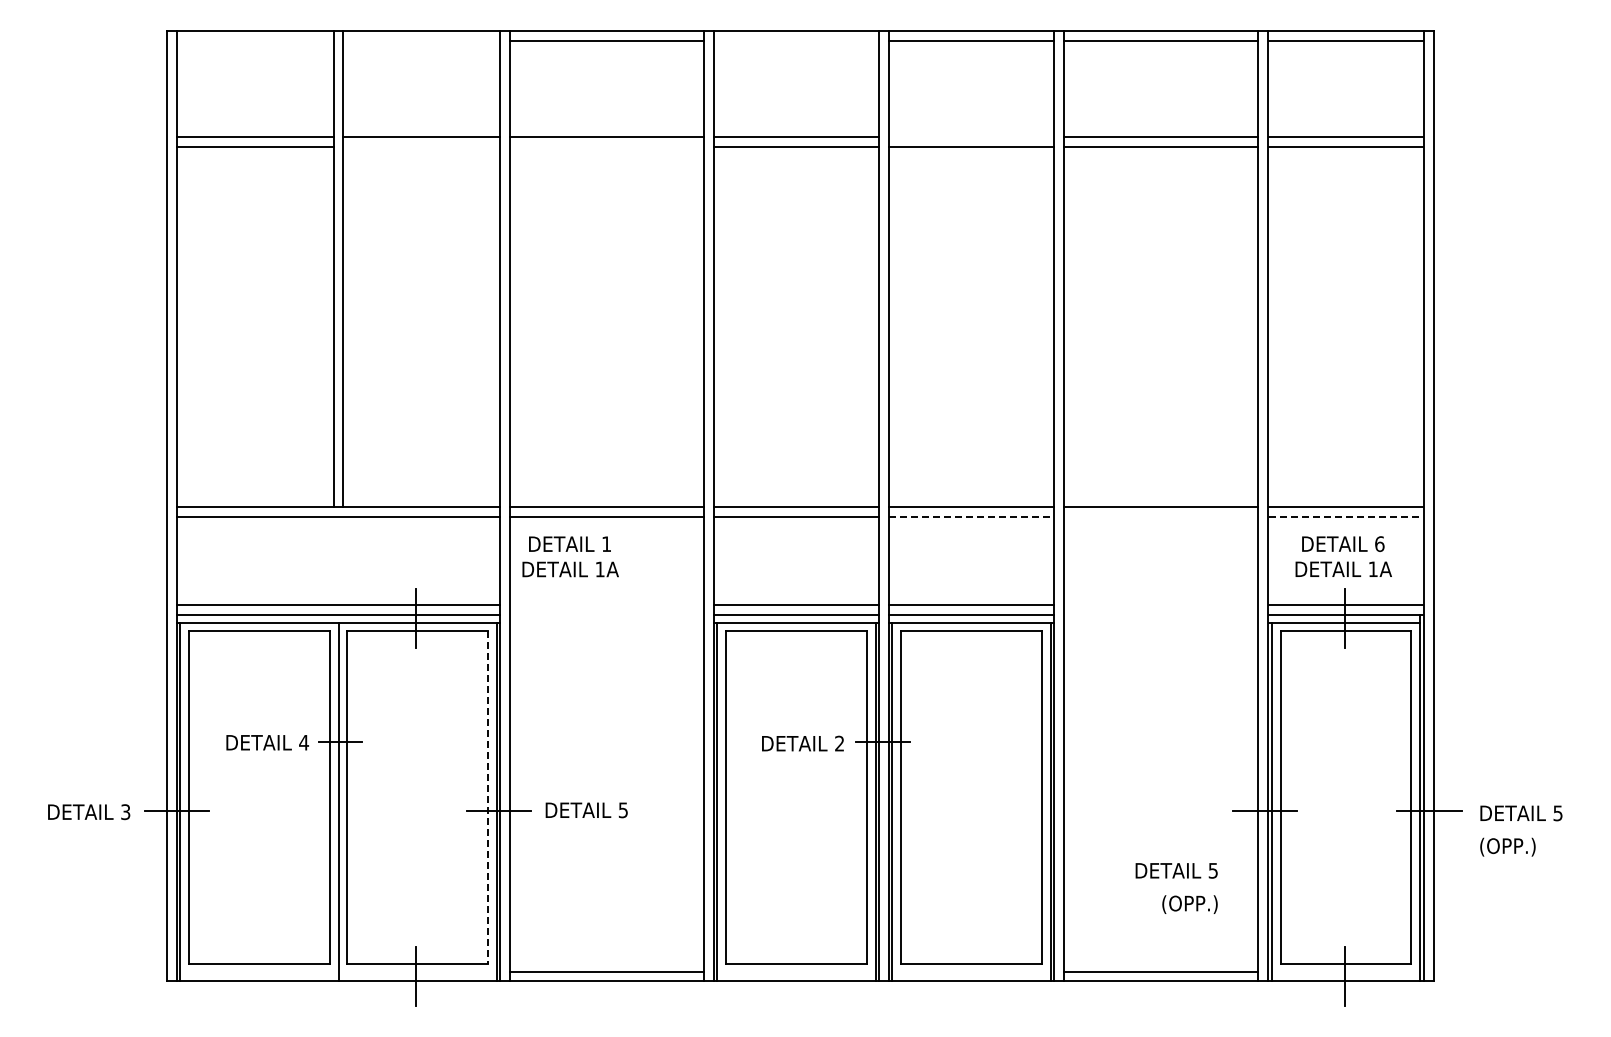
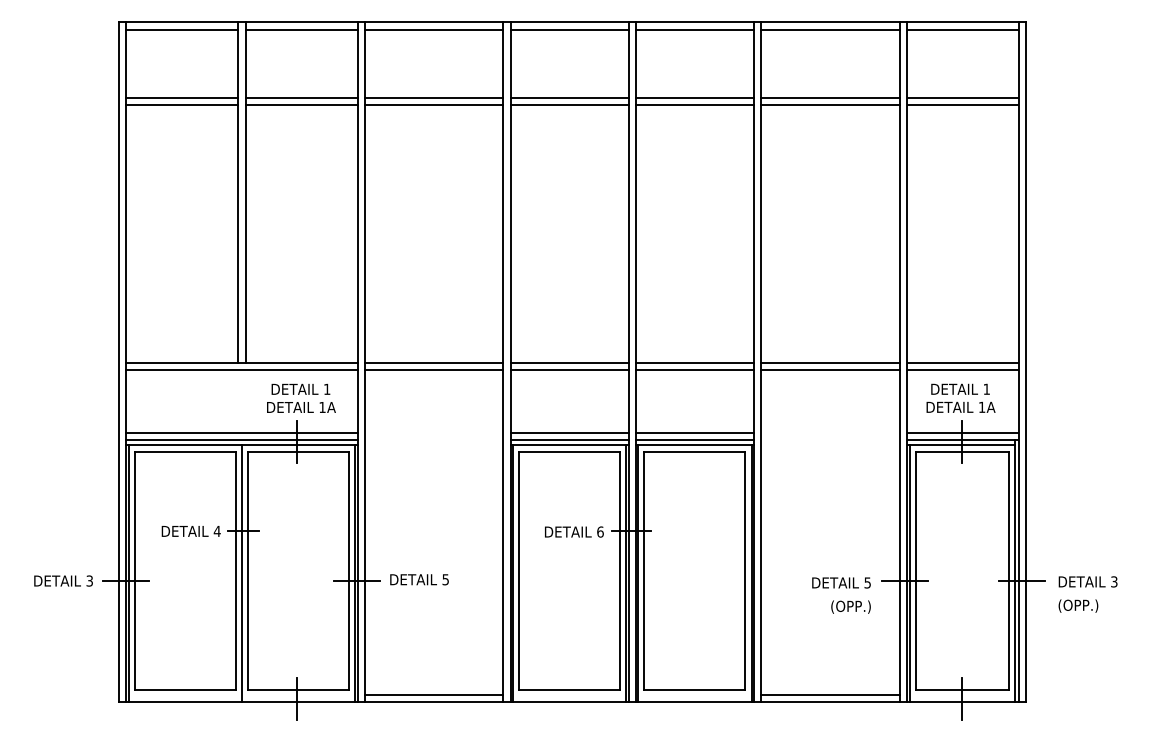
line: (254, 41) -> (181, 29), added
line: (421, 41) -> (301, 29), added
line: (796, 41) -> (569, 29), added
line: (971, 136) -> (694, 97), added
line: (421, 146) -> (301, 104), added
line: (607, 146) -> (434, 104), added
line: (971, 516) -> (694, 369), dashed -> solid
line: (1160, 516) -> (829, 369), added
line: (1346, 516) -> (962, 369), dashed -> solid
text: (1379, 544) -> (986, 389), 6 -> 1
text: (570, 556) -> (301, 398), moved
text: (839, 743) -> (600, 531), 2 -> 6
line: (488, 798) -> (349, 571), dashed -> solid
text: (1558, 812) -> (1114, 581), 5 -> 3
text: (1176, 888) -> (841, 595), moved

